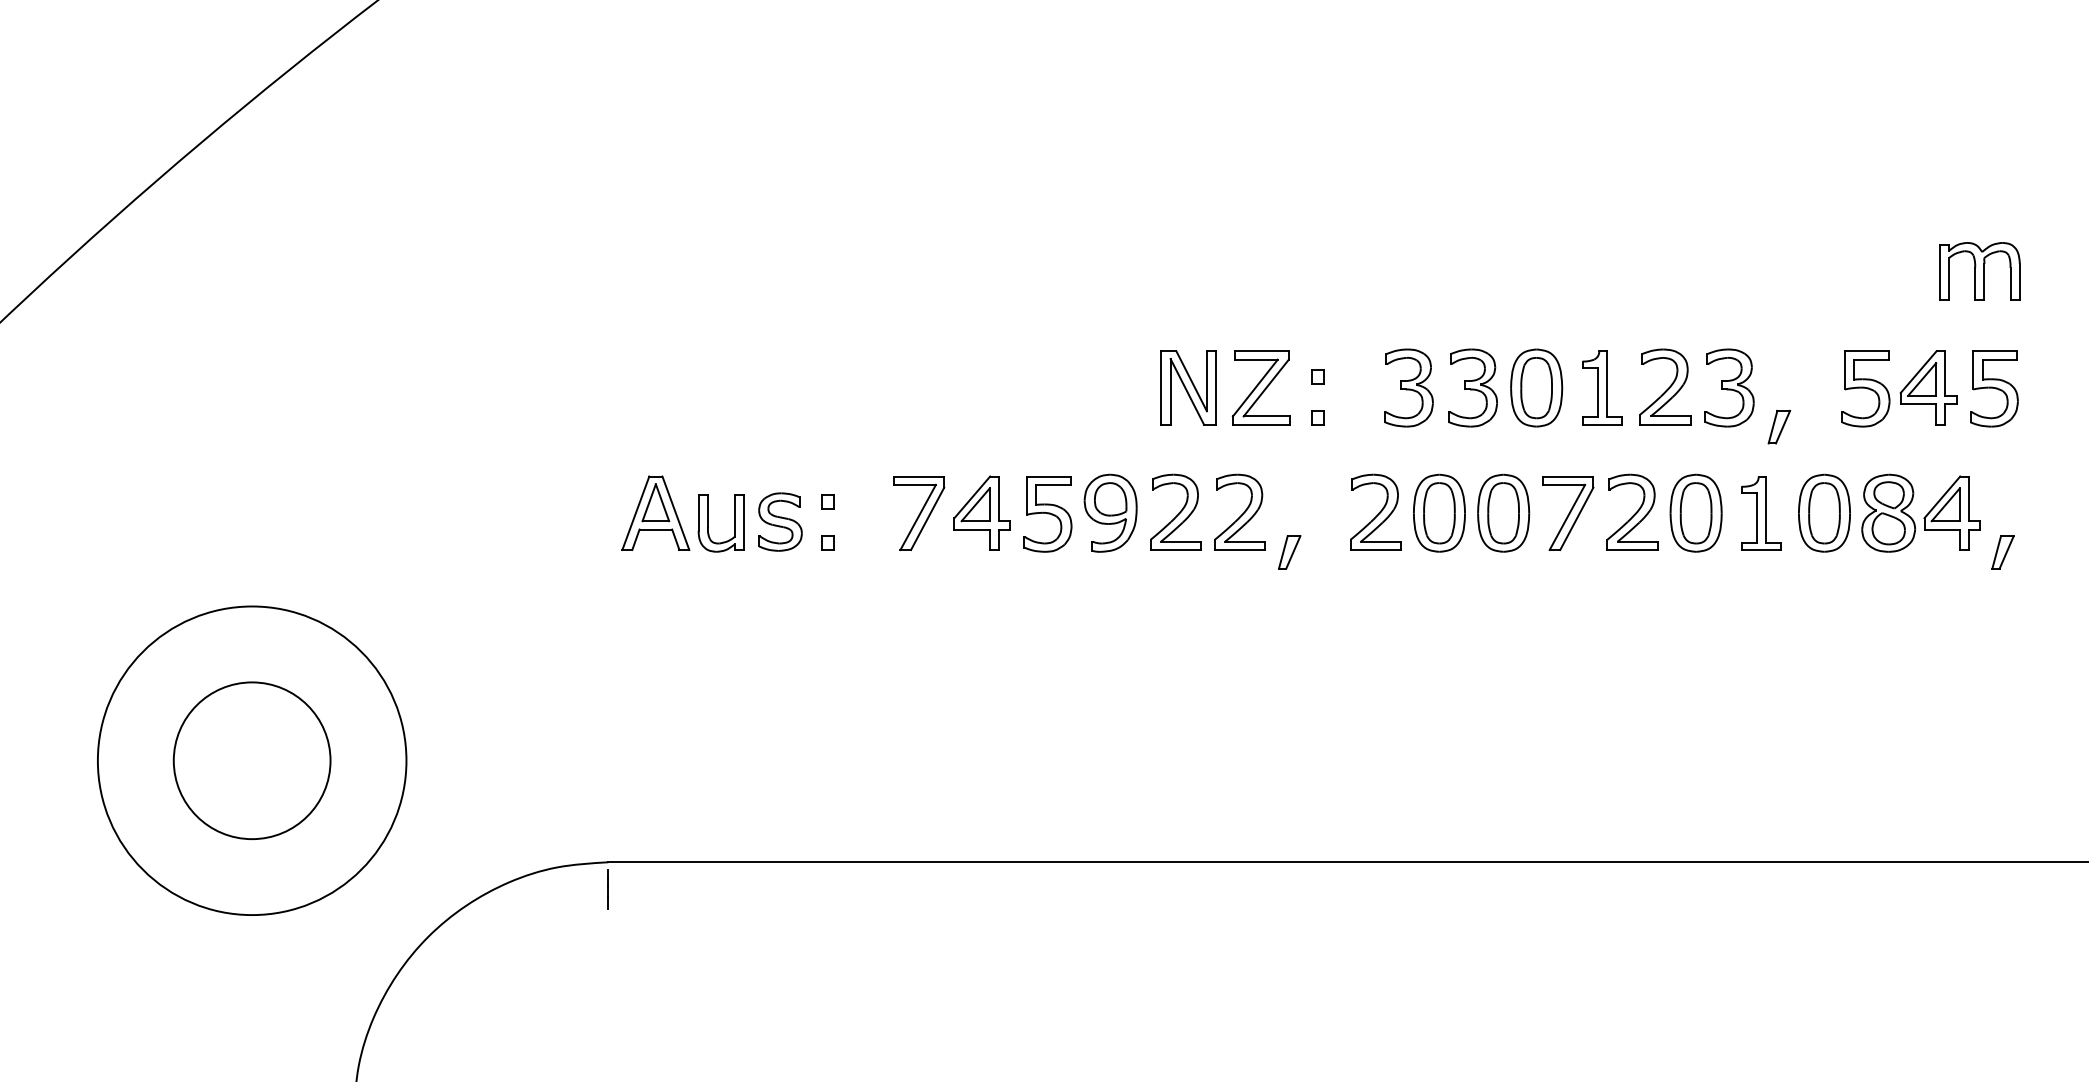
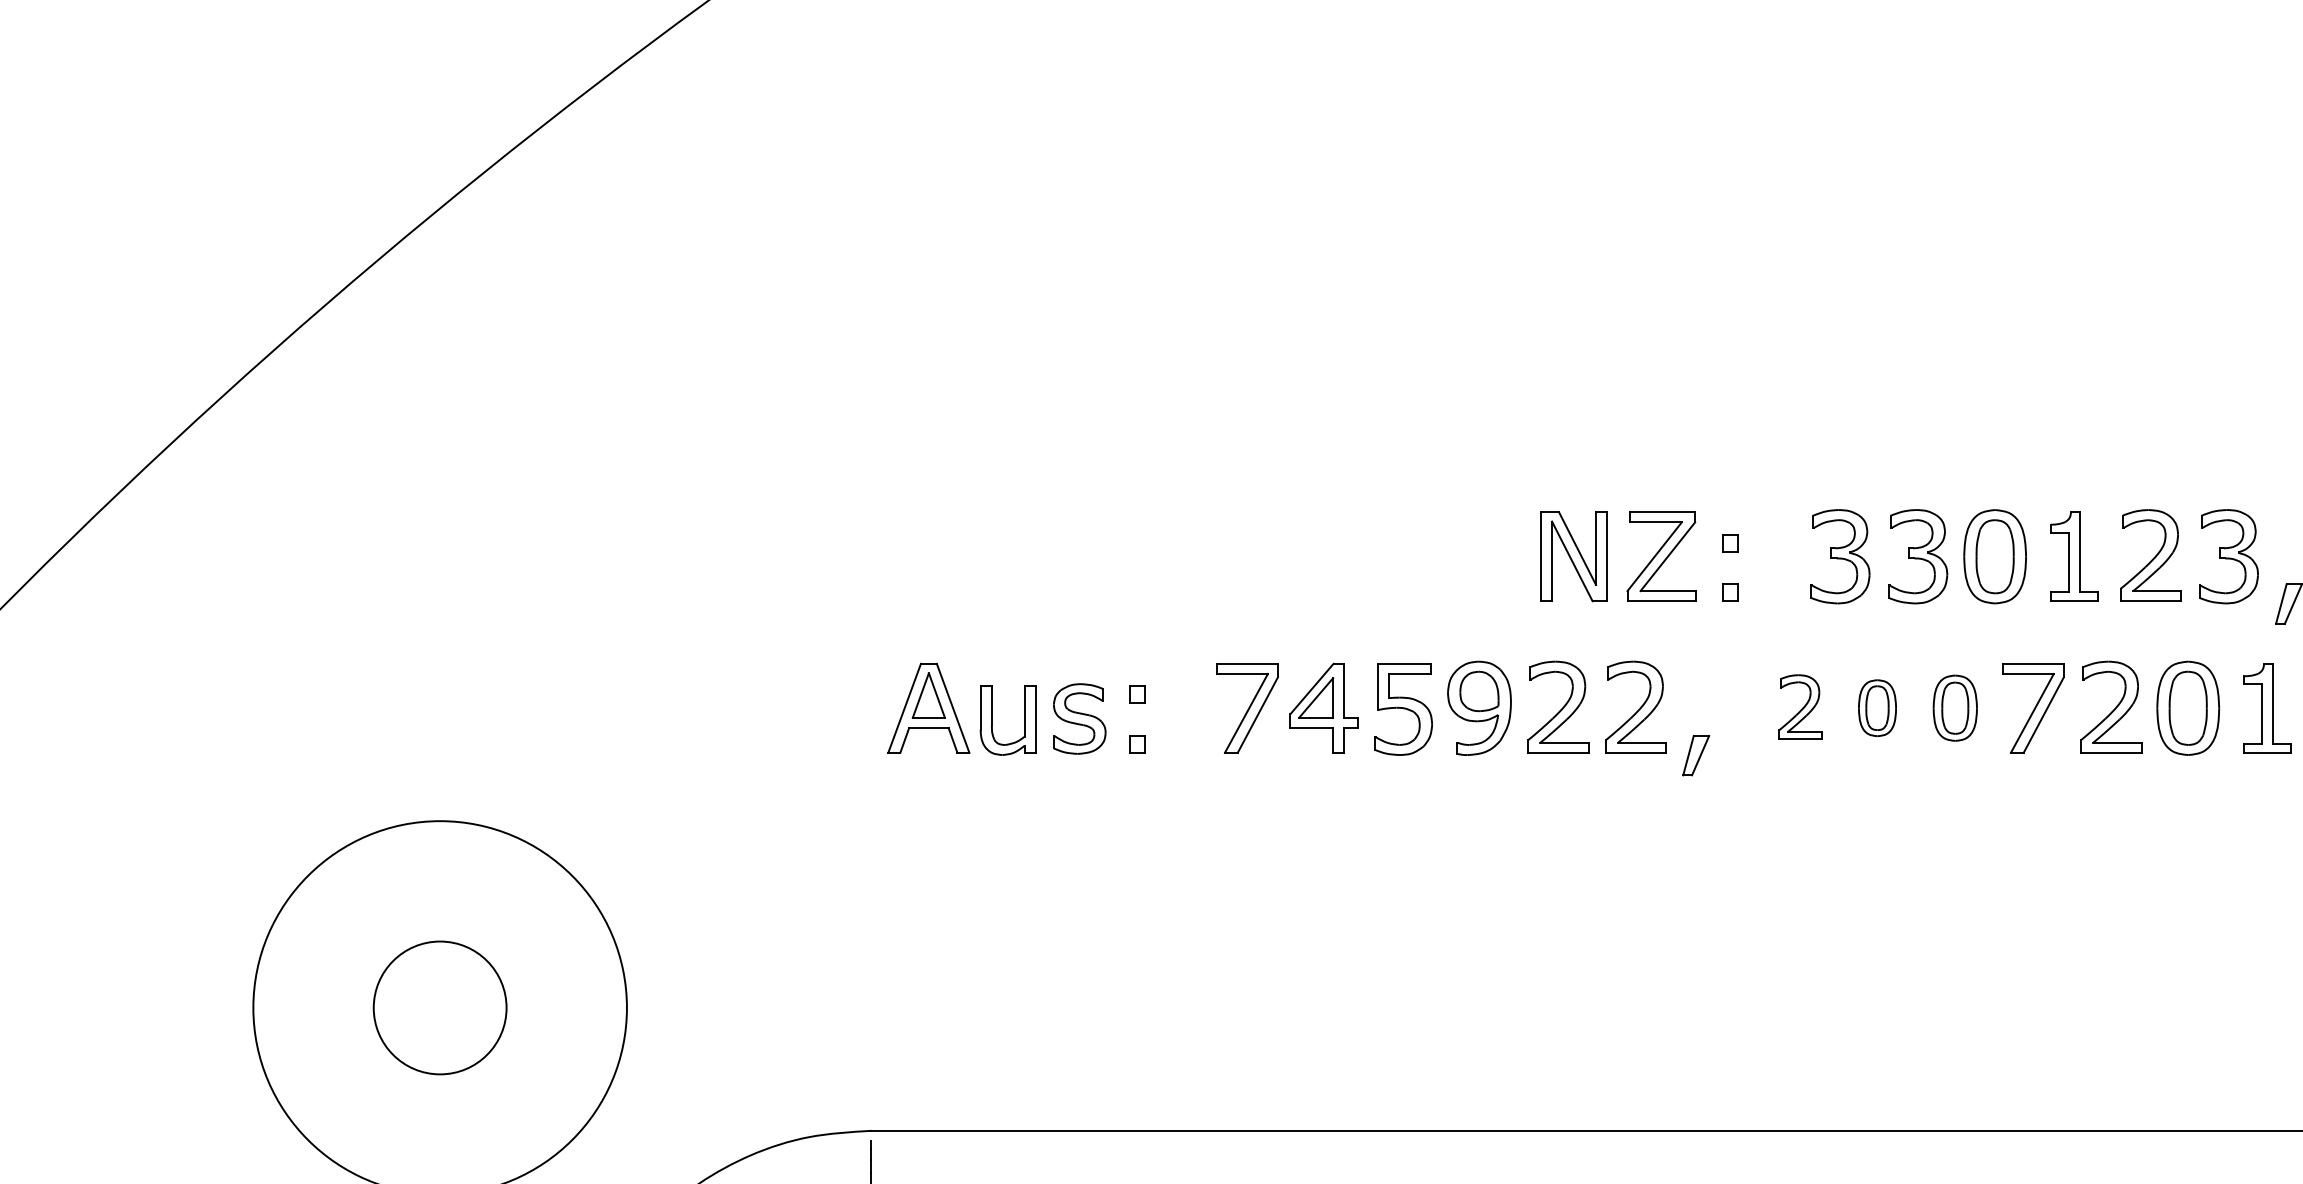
part: (1375, 511) -> (1800, 706), size x0.7
part: (1439, 512) -> (1877, 707), size x0.6
part: (1503, 512) -> (1955, 707), size x0.7
circle: (251, 760) -> (439, 1007), size x0.7

